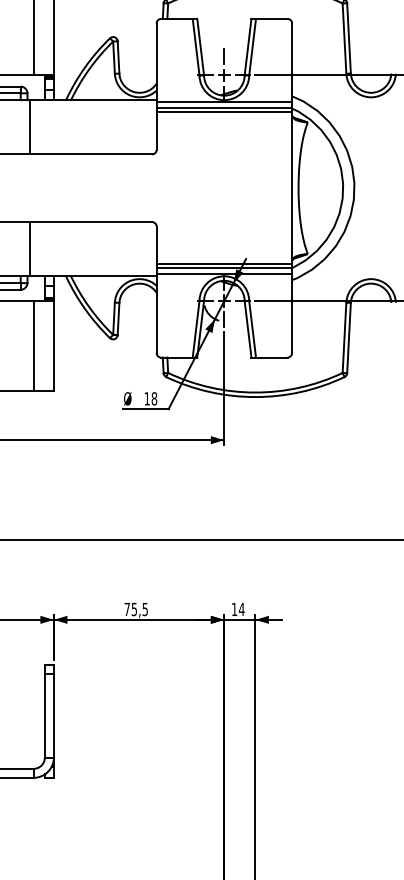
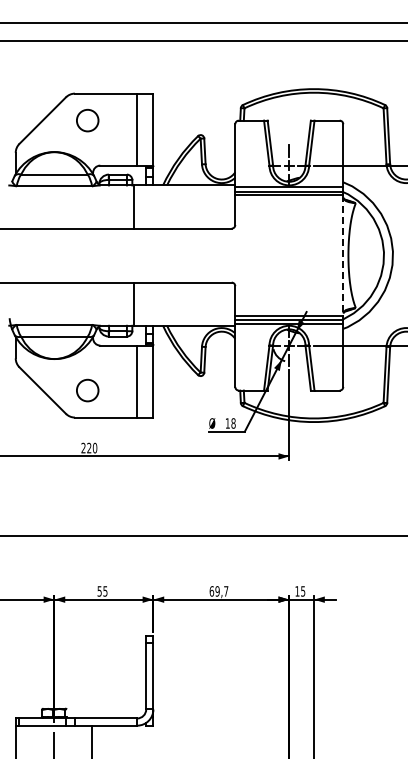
line: (292, 188) -> (343, 255), solid -> dashed
text: (135, 609) -> (218, 591), 75,5 -> 69,7
text: (240, 609) -> (302, 591), 14 -> 15

